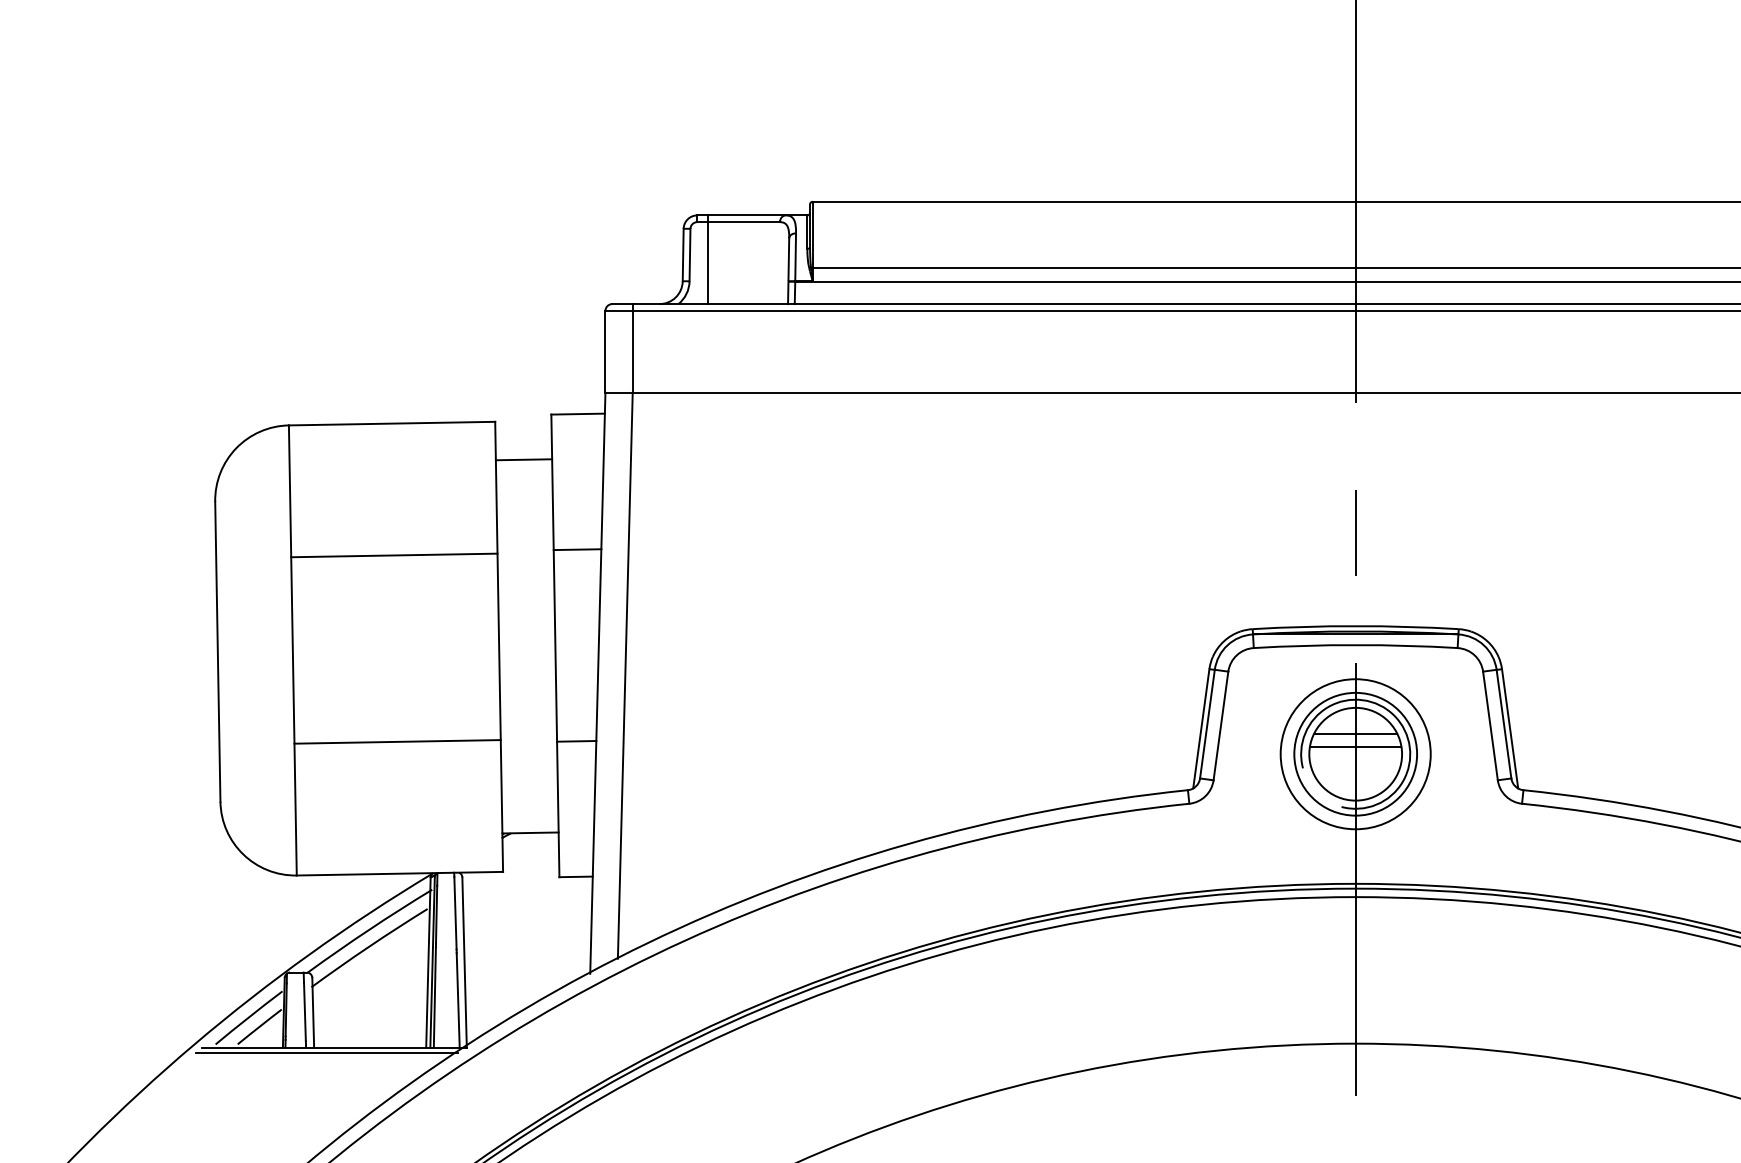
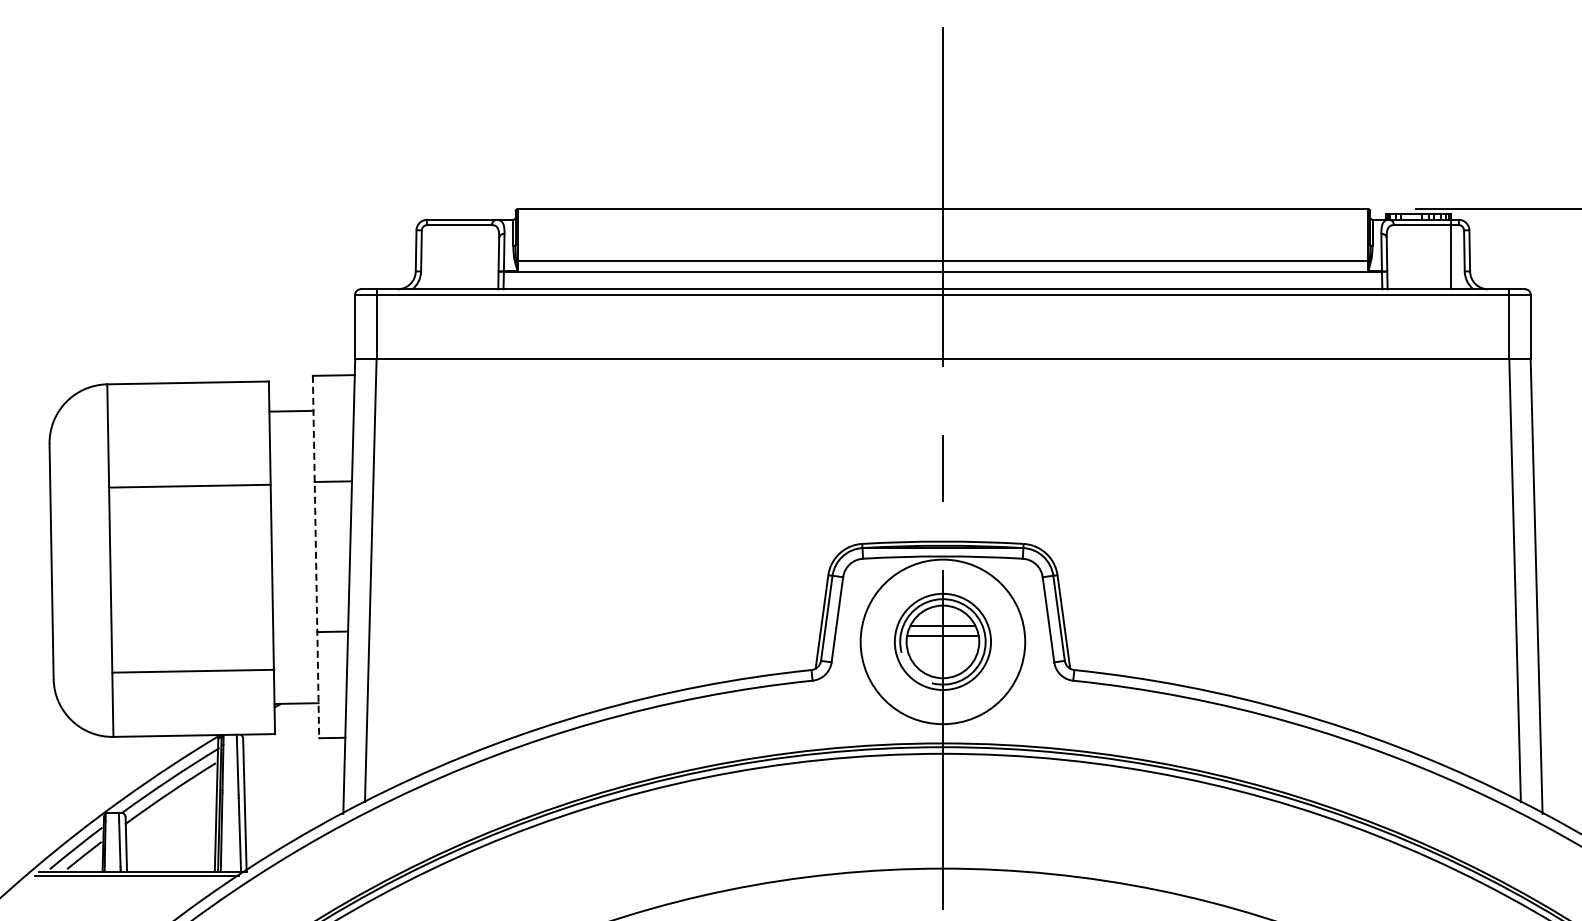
line: (707, 259) -> (435, 254), removed
line: (555, 646) -> (316, 557), solid -> dashed
line: (397, 740) -> (193, 670), moved
circle: (1355, 753) -> (942, 641), size x1.4

